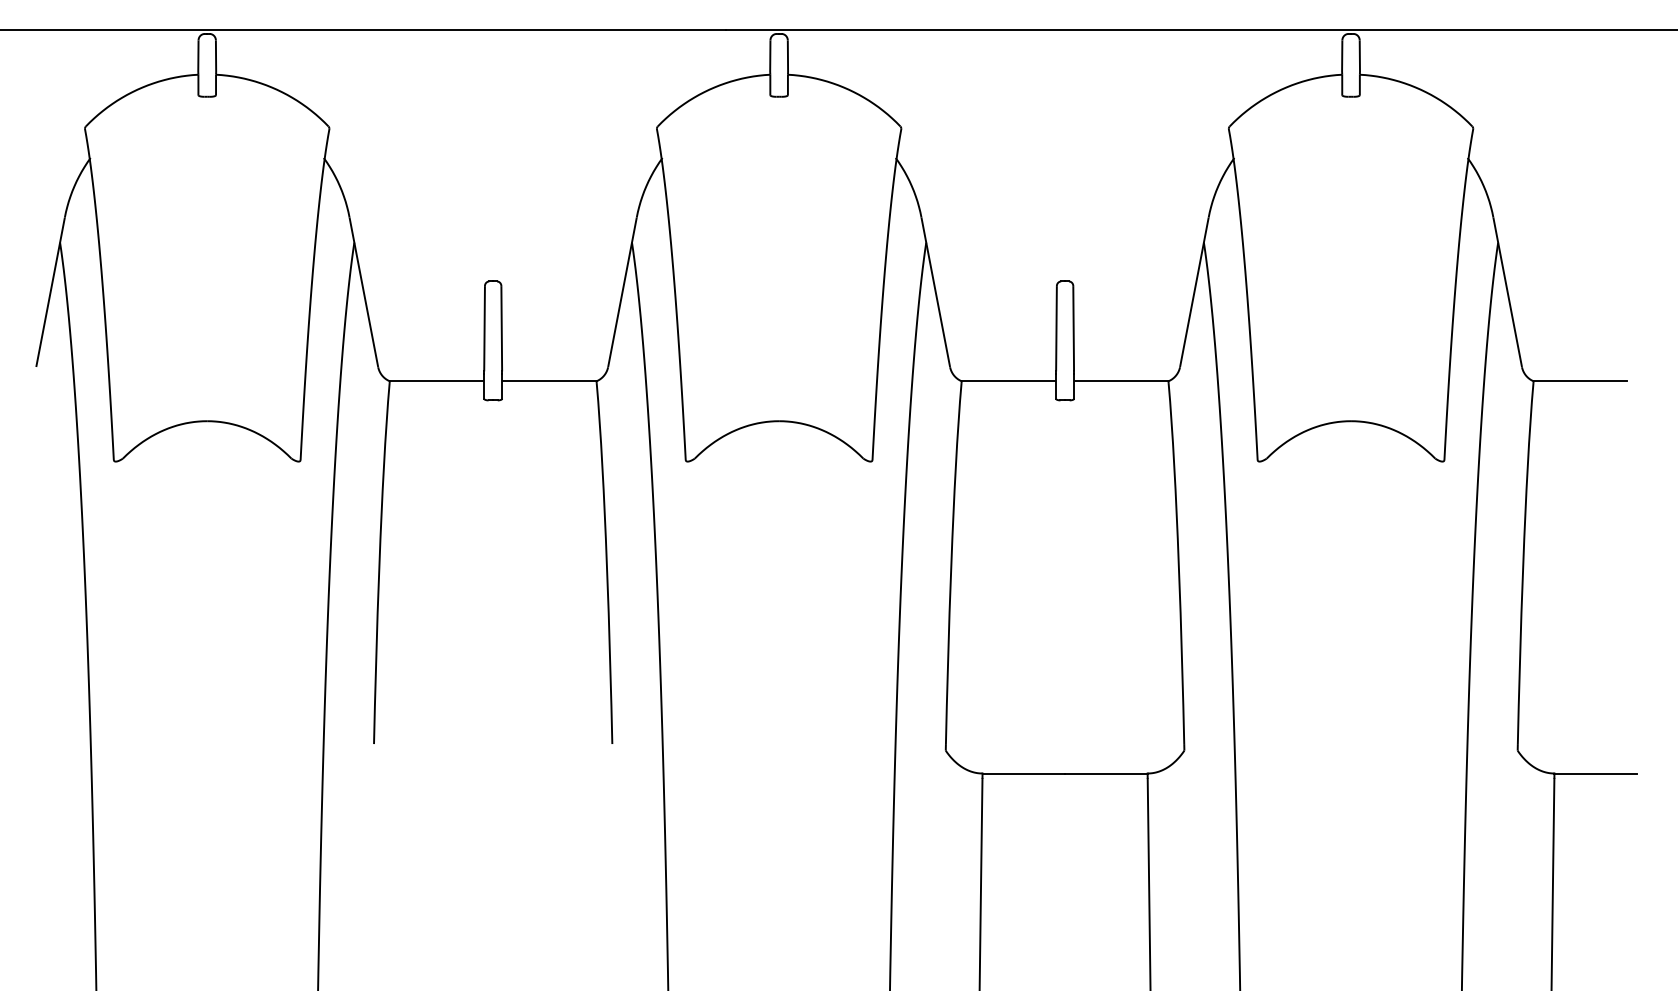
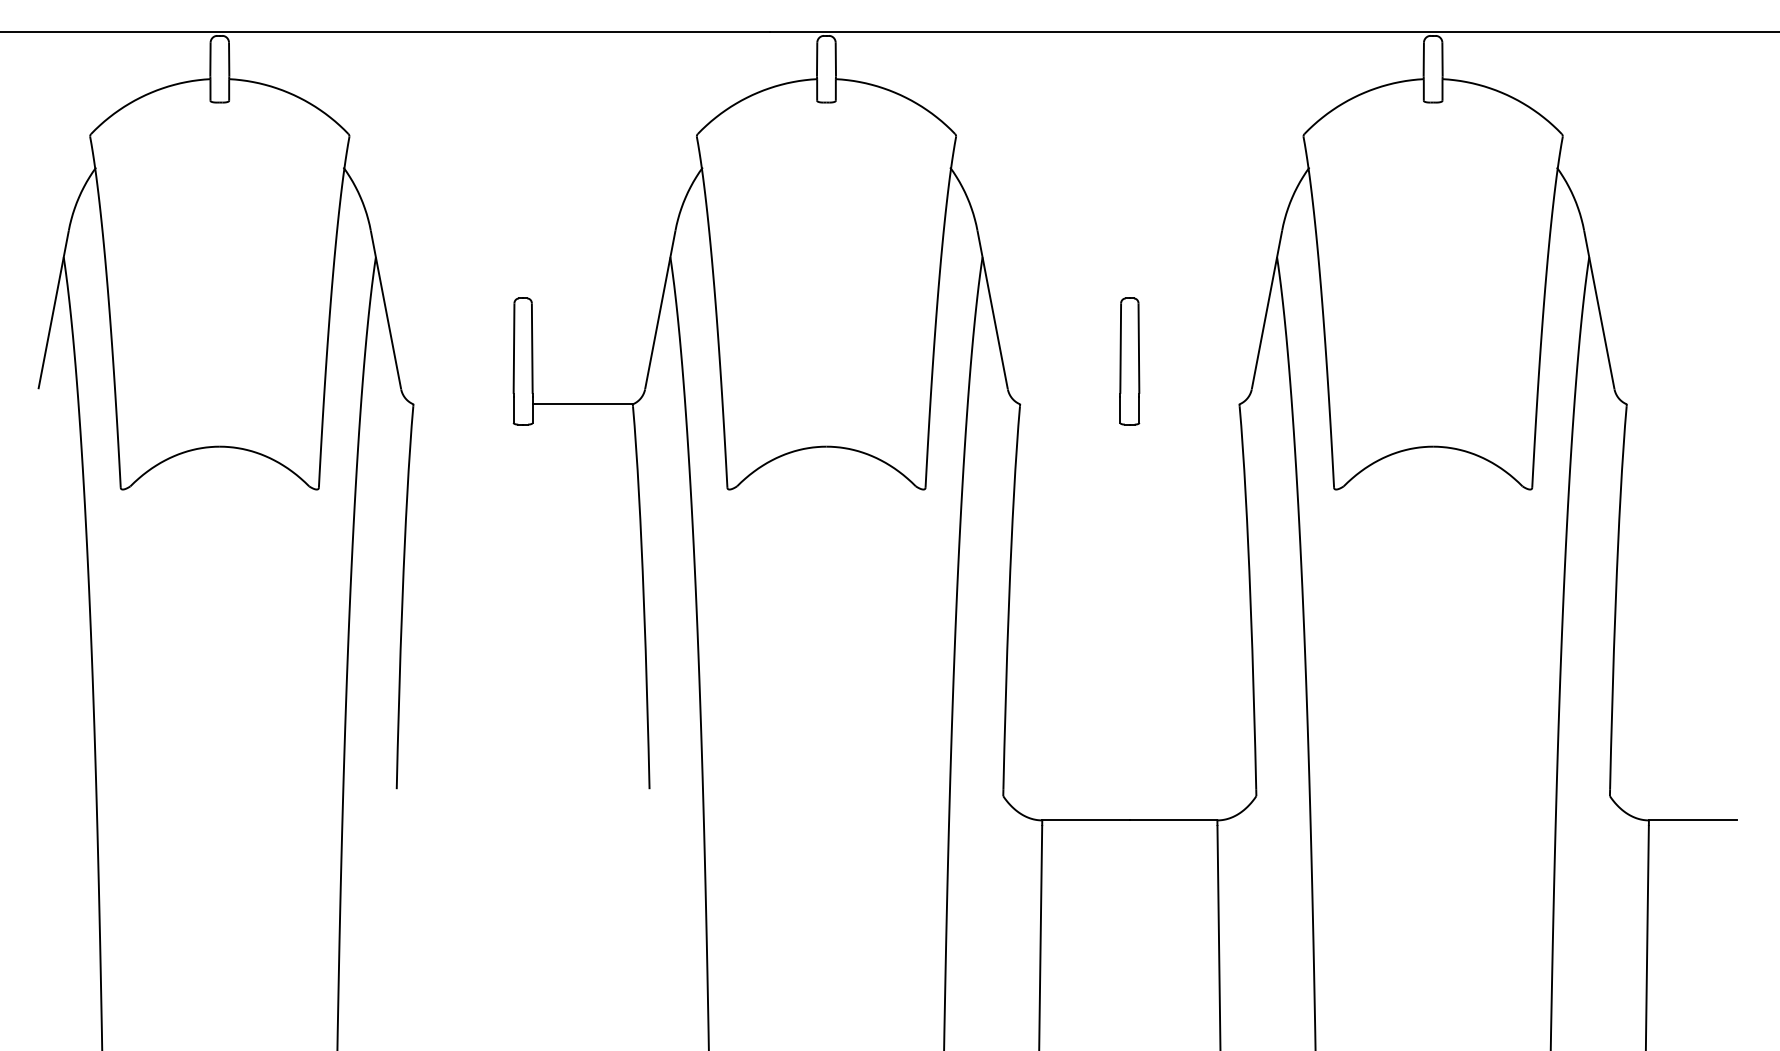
line: (435, 380) -> (462, 403), removed
line: (1008, 380) -> (1069, 403), removed
line: (1121, 380) -> (1189, 403), removed
line: (1580, 380) -> (1676, 403), removed

